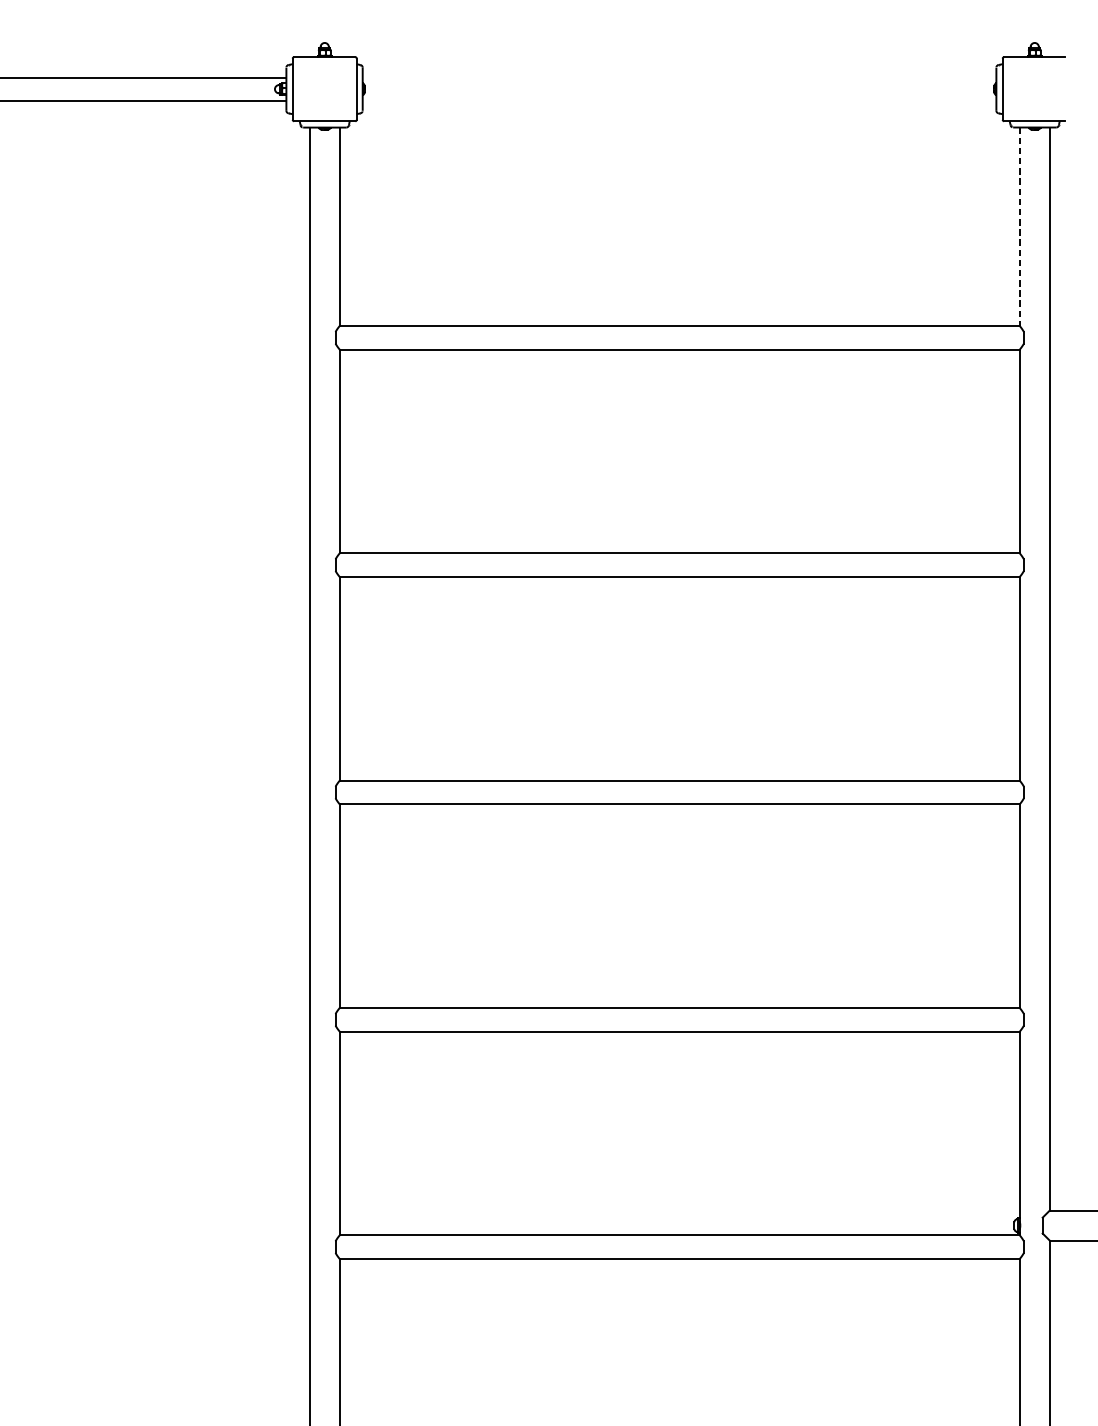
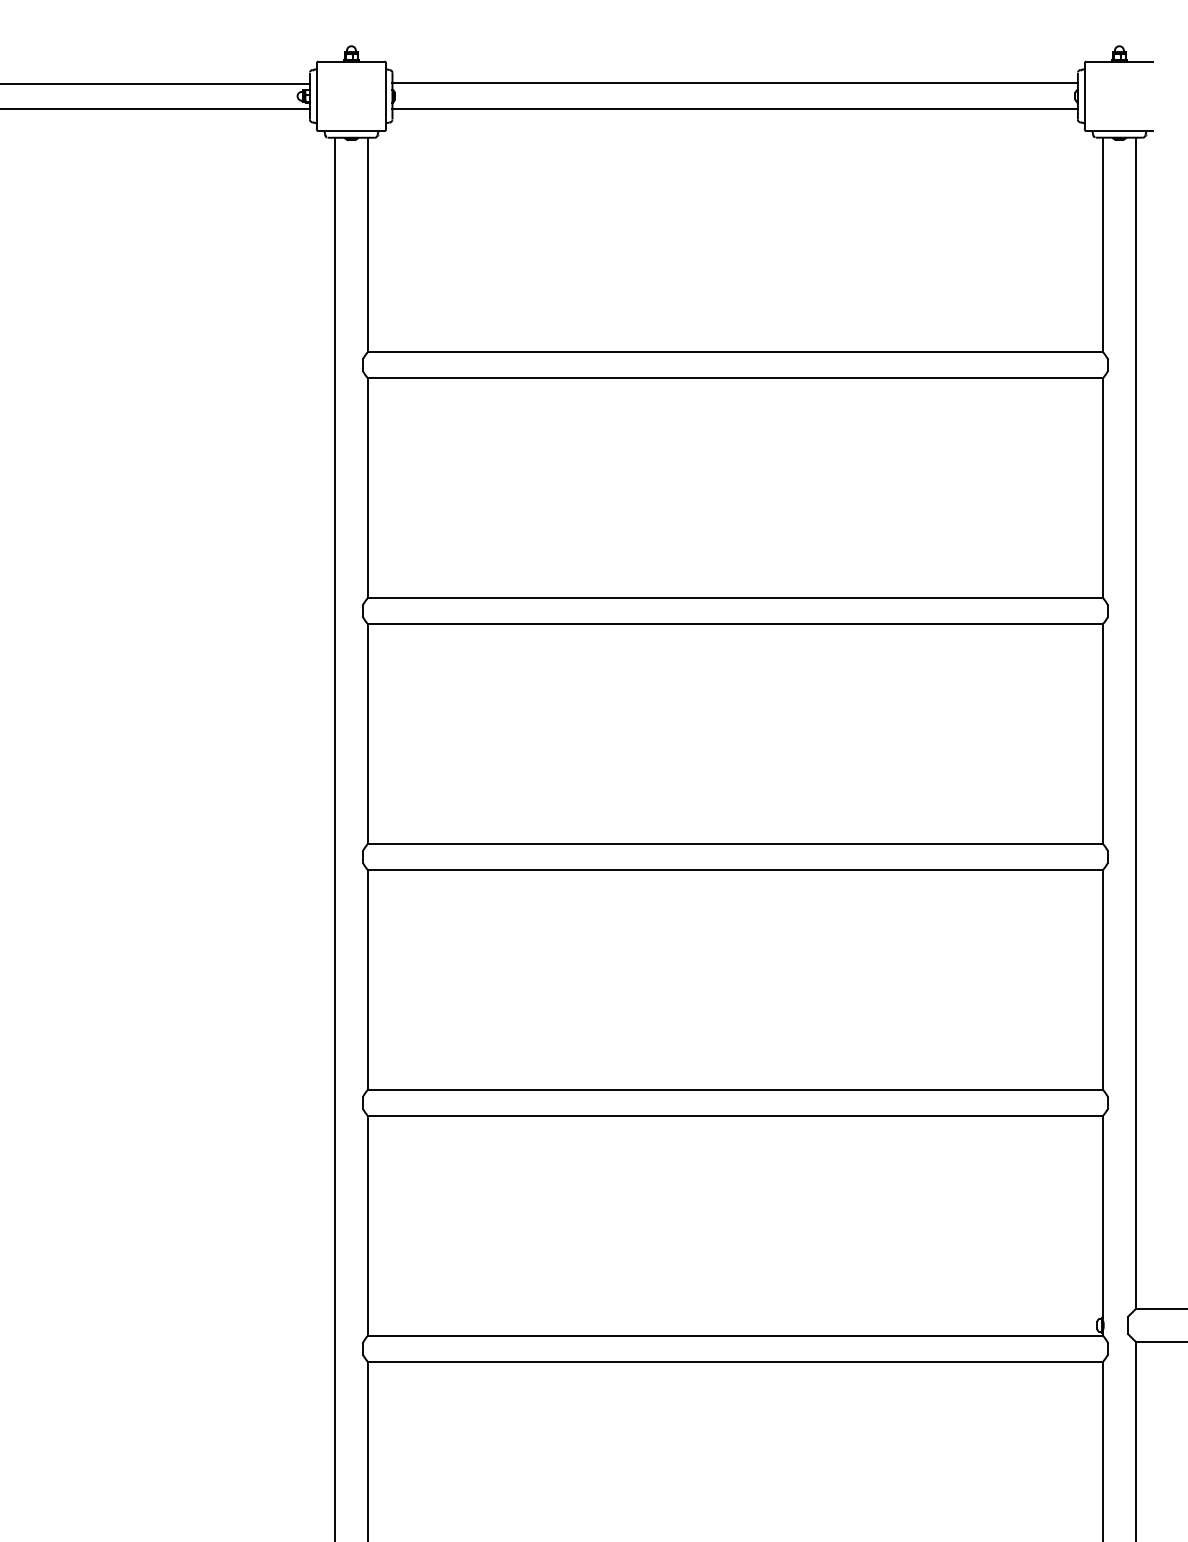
line: (678, 77) -> (734, 83), added
line: (678, 101) -> (734, 109), added
line: (1020, 227) -> (1103, 245), dashed -> solid

